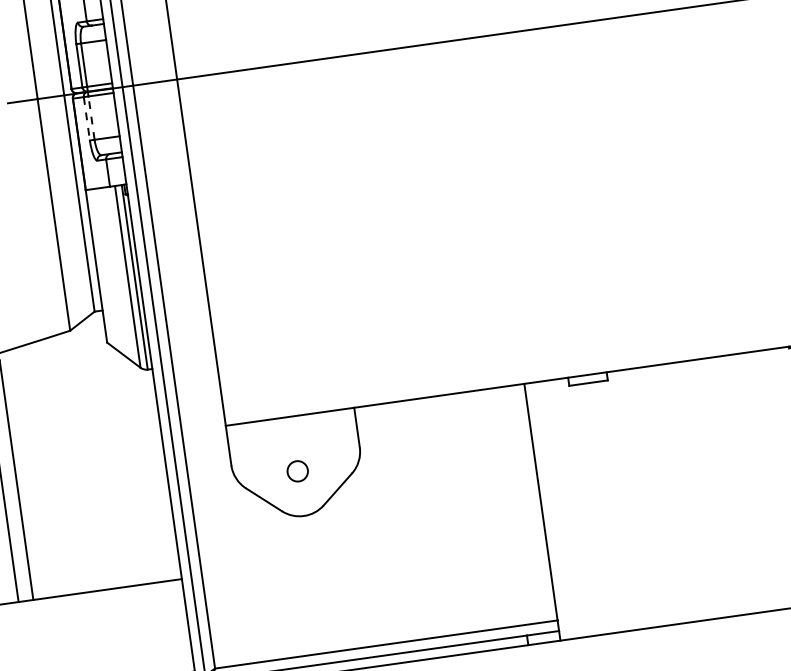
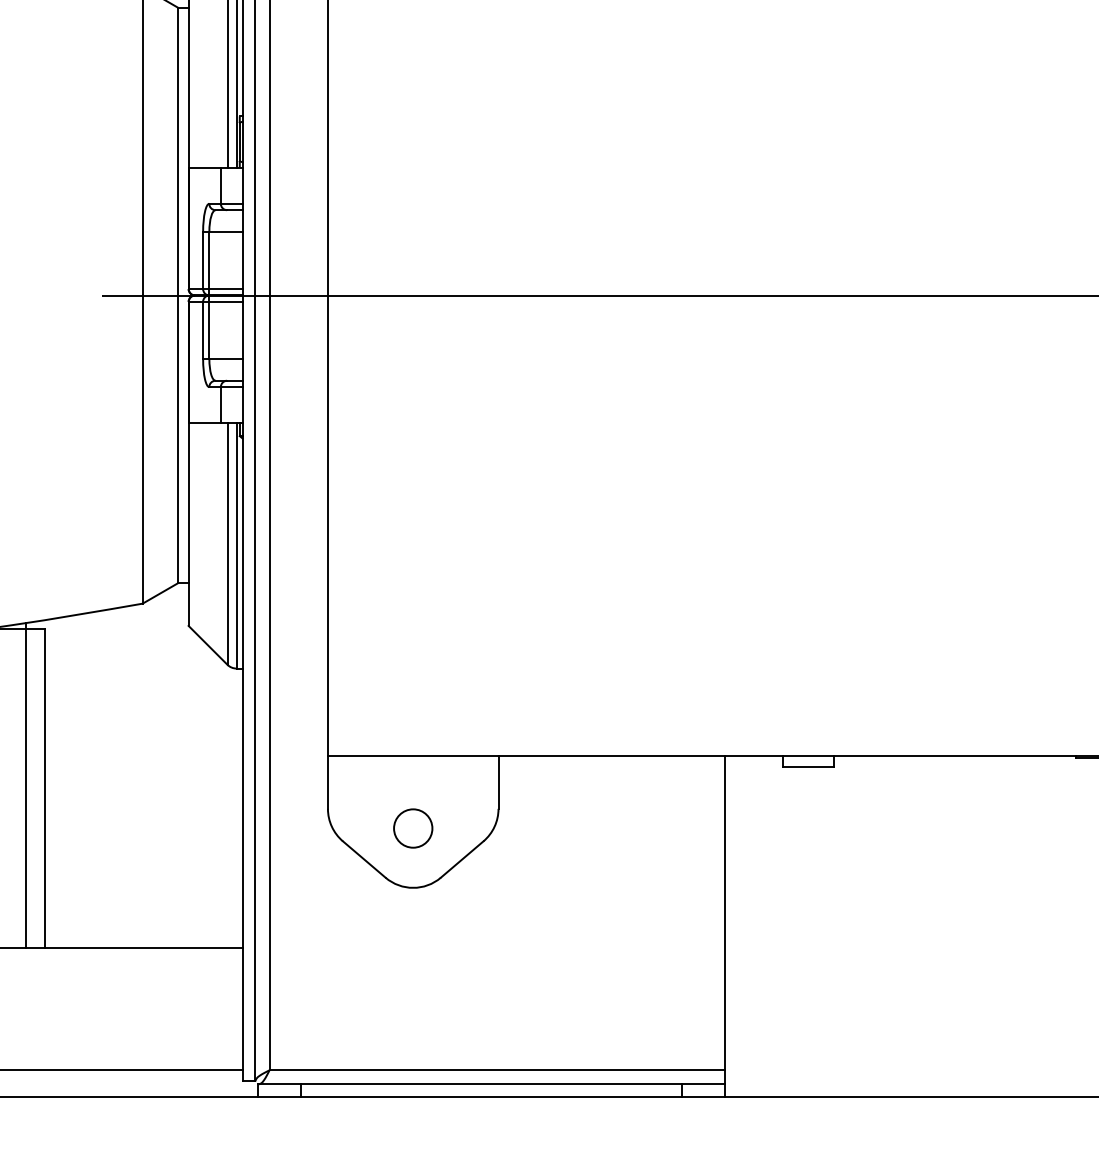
line: (87, 118) -> (203, 330), dashed -> solid
line: (91, 118) -> (209, 330), dashed -> solid
circle: (297, 471) -> (413, 828), size x1.43

